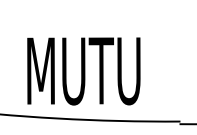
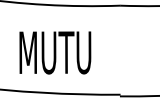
text: (84, 70) -> (55, 52), moved

